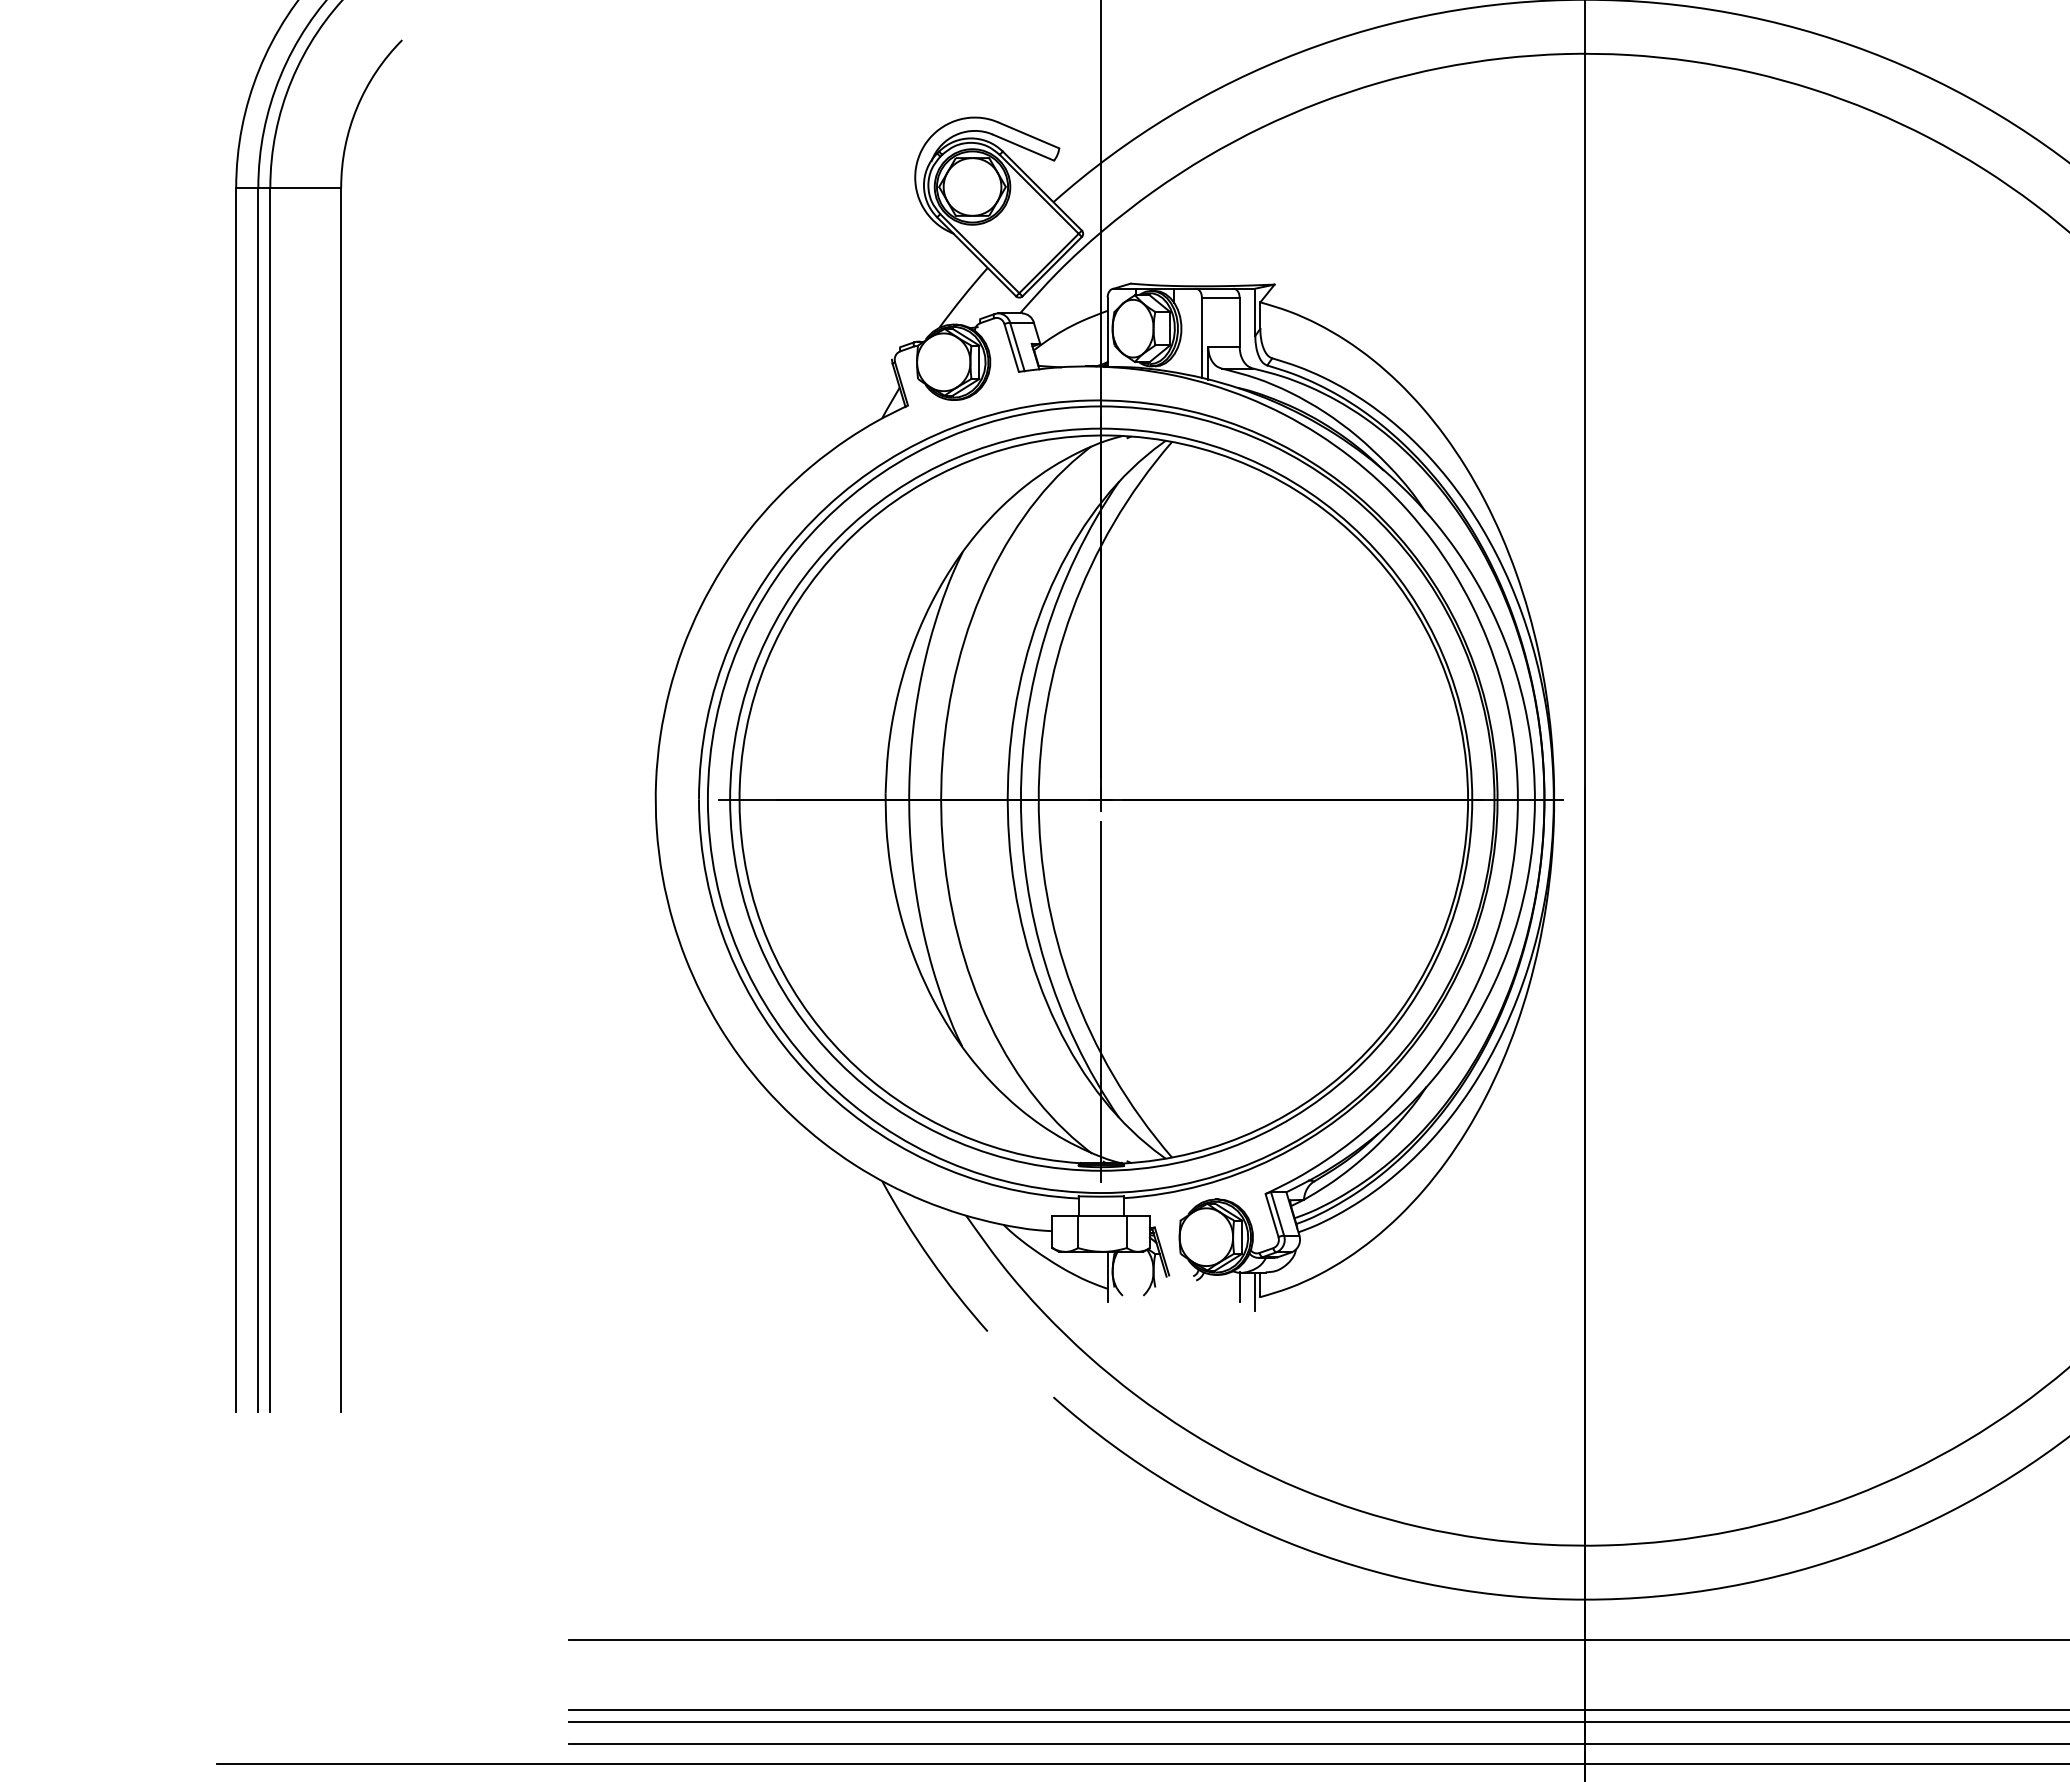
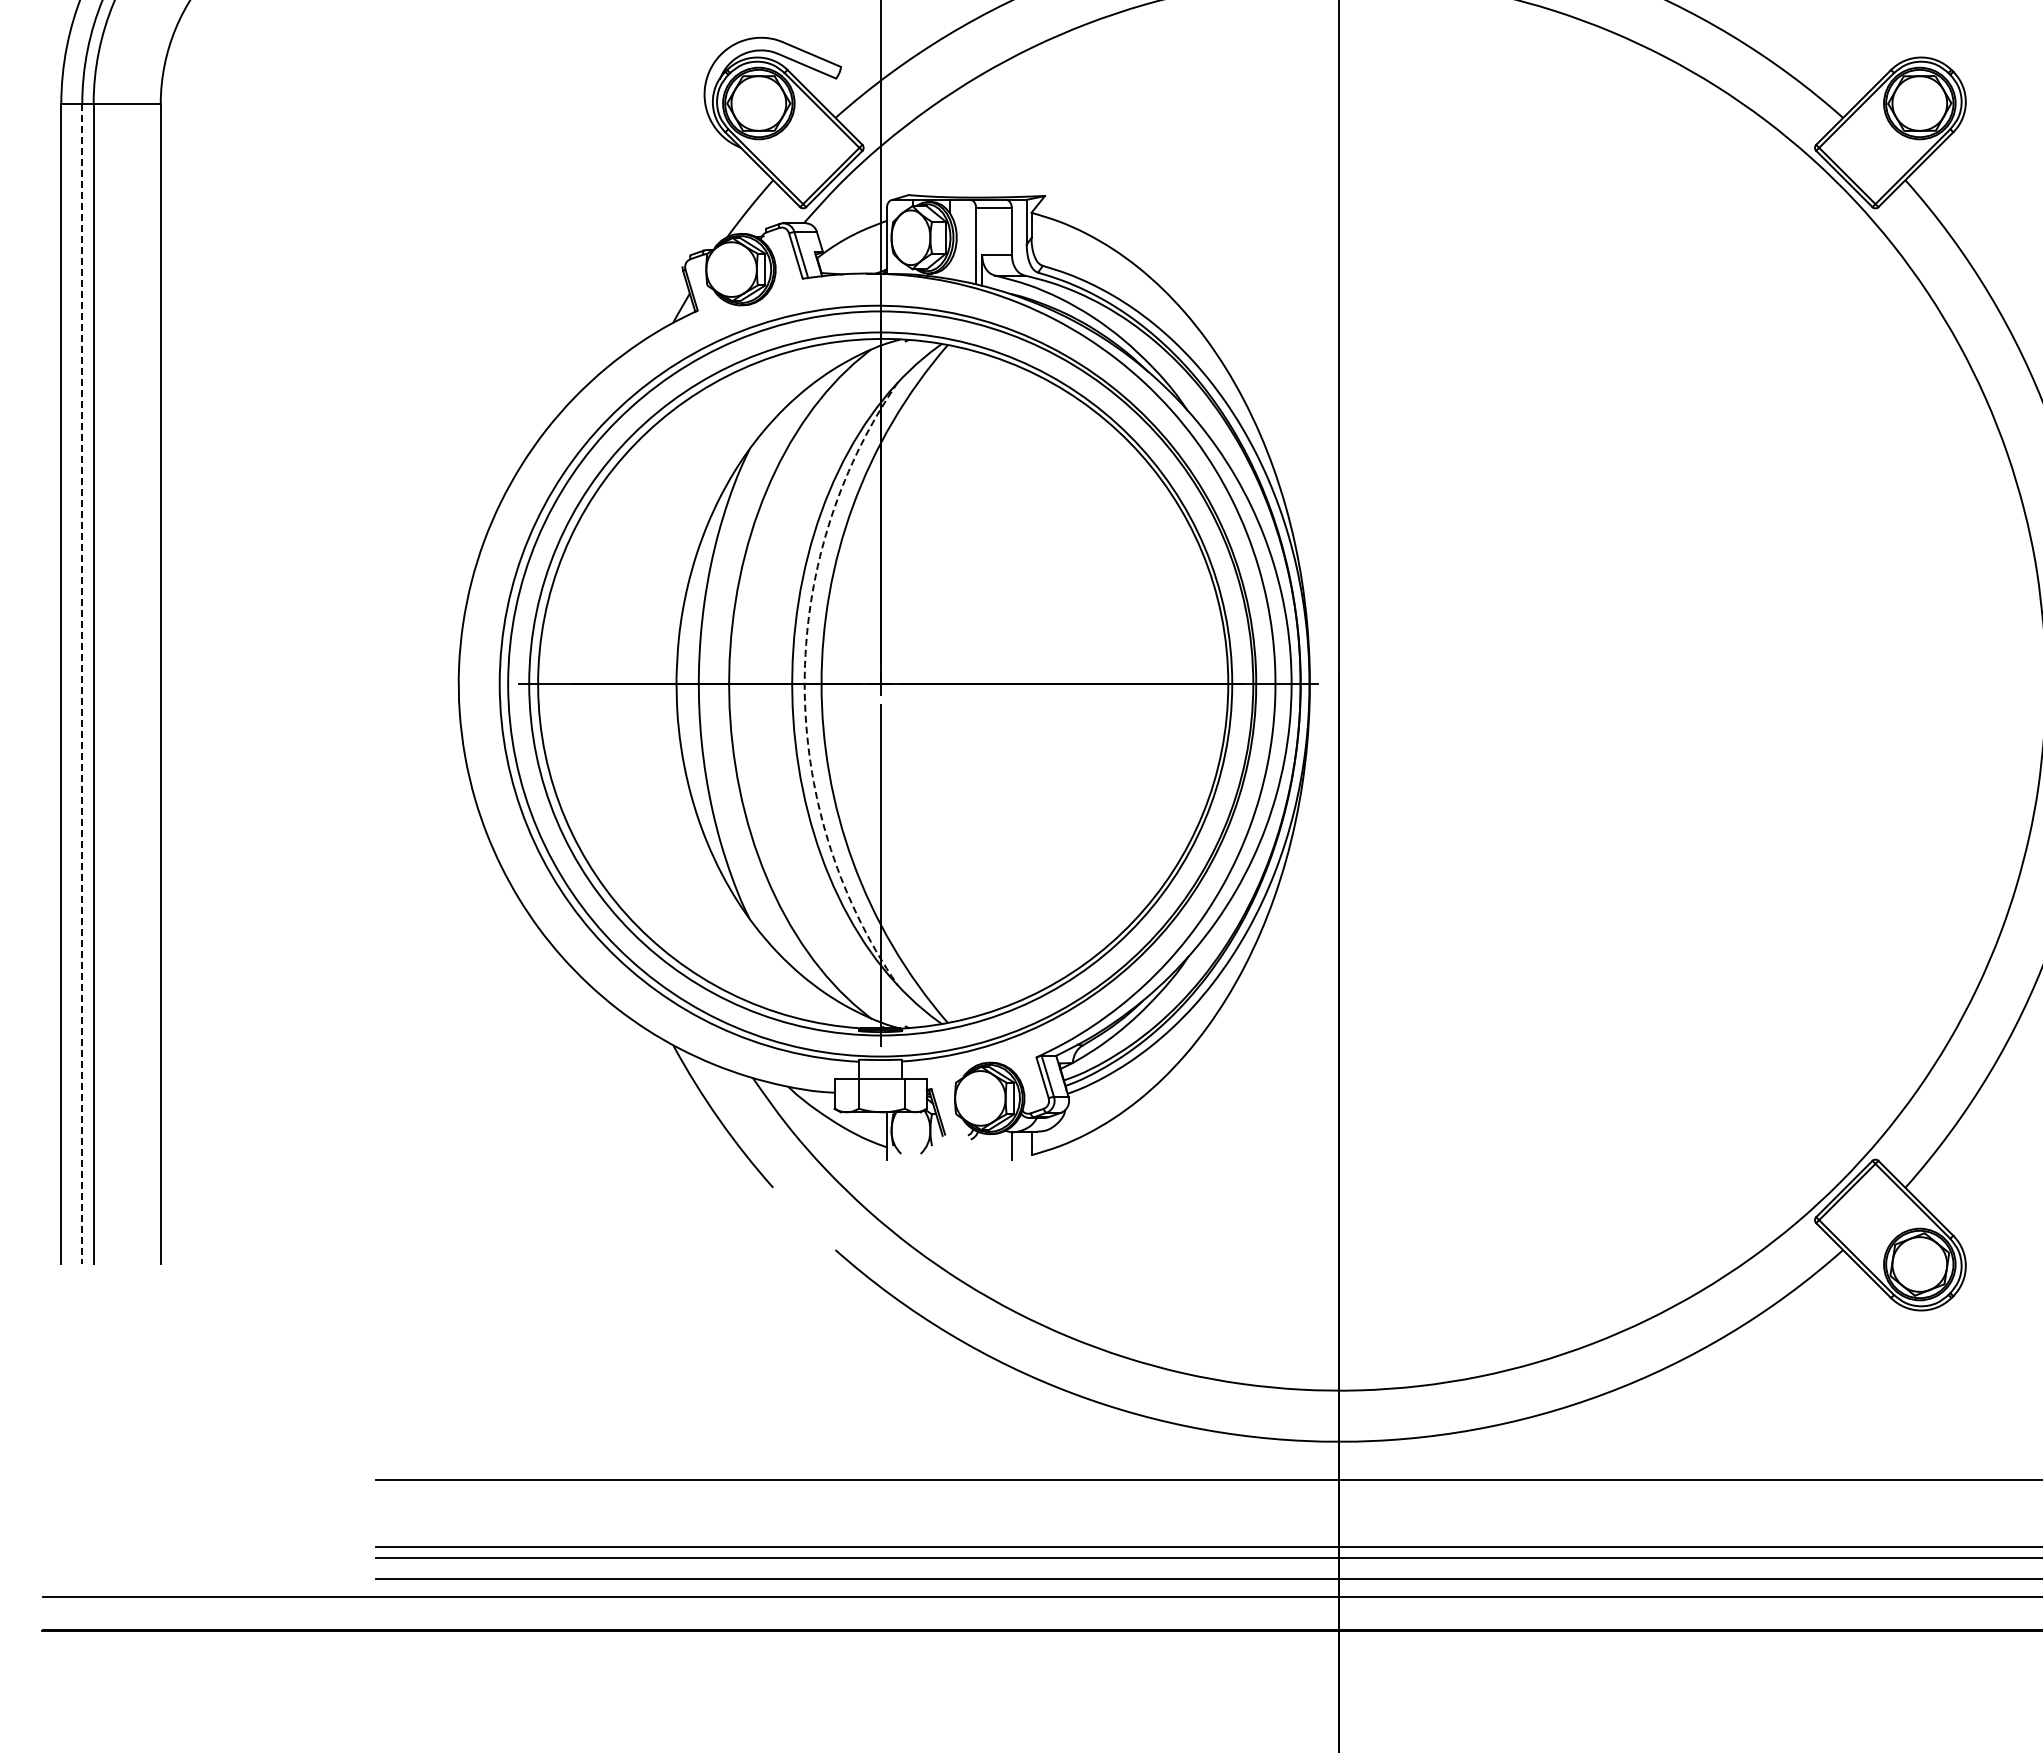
line: (258, 800) -> (82, 684), solid -> dashed
arc: (1020, 800) -> (804, 684), solid -> dashed
line: (1255, 1292) -> (1026, 1150), removed

